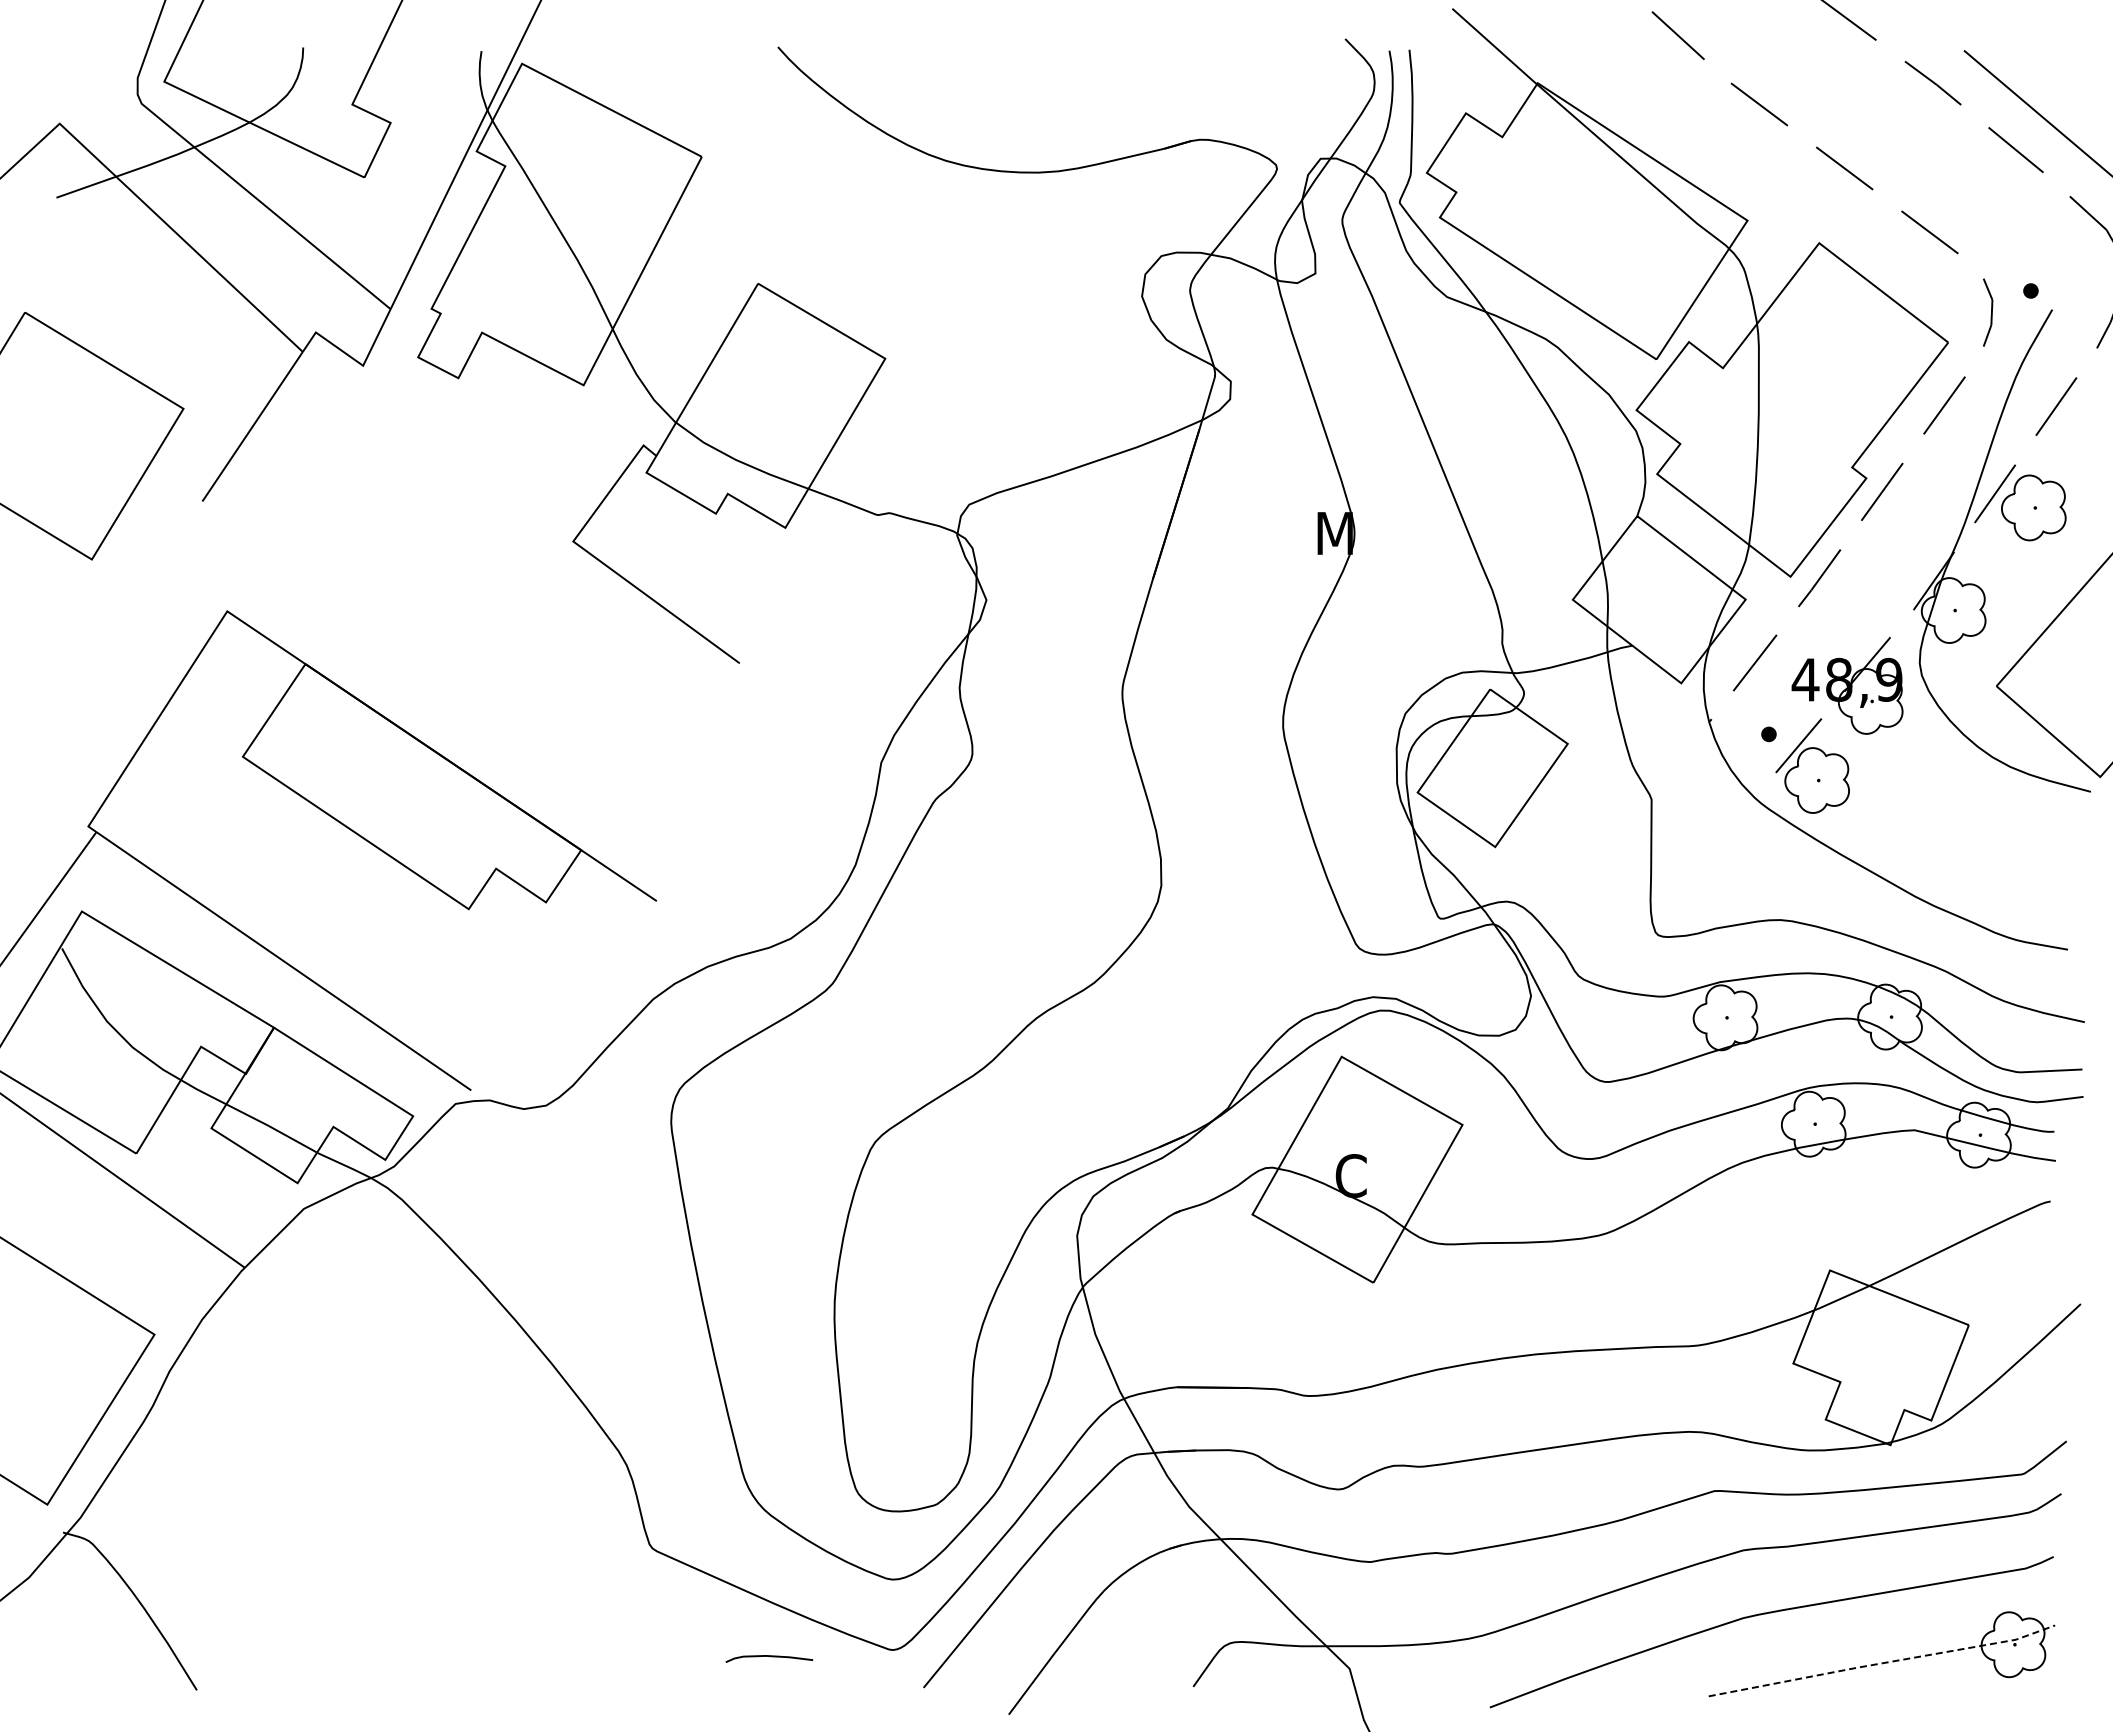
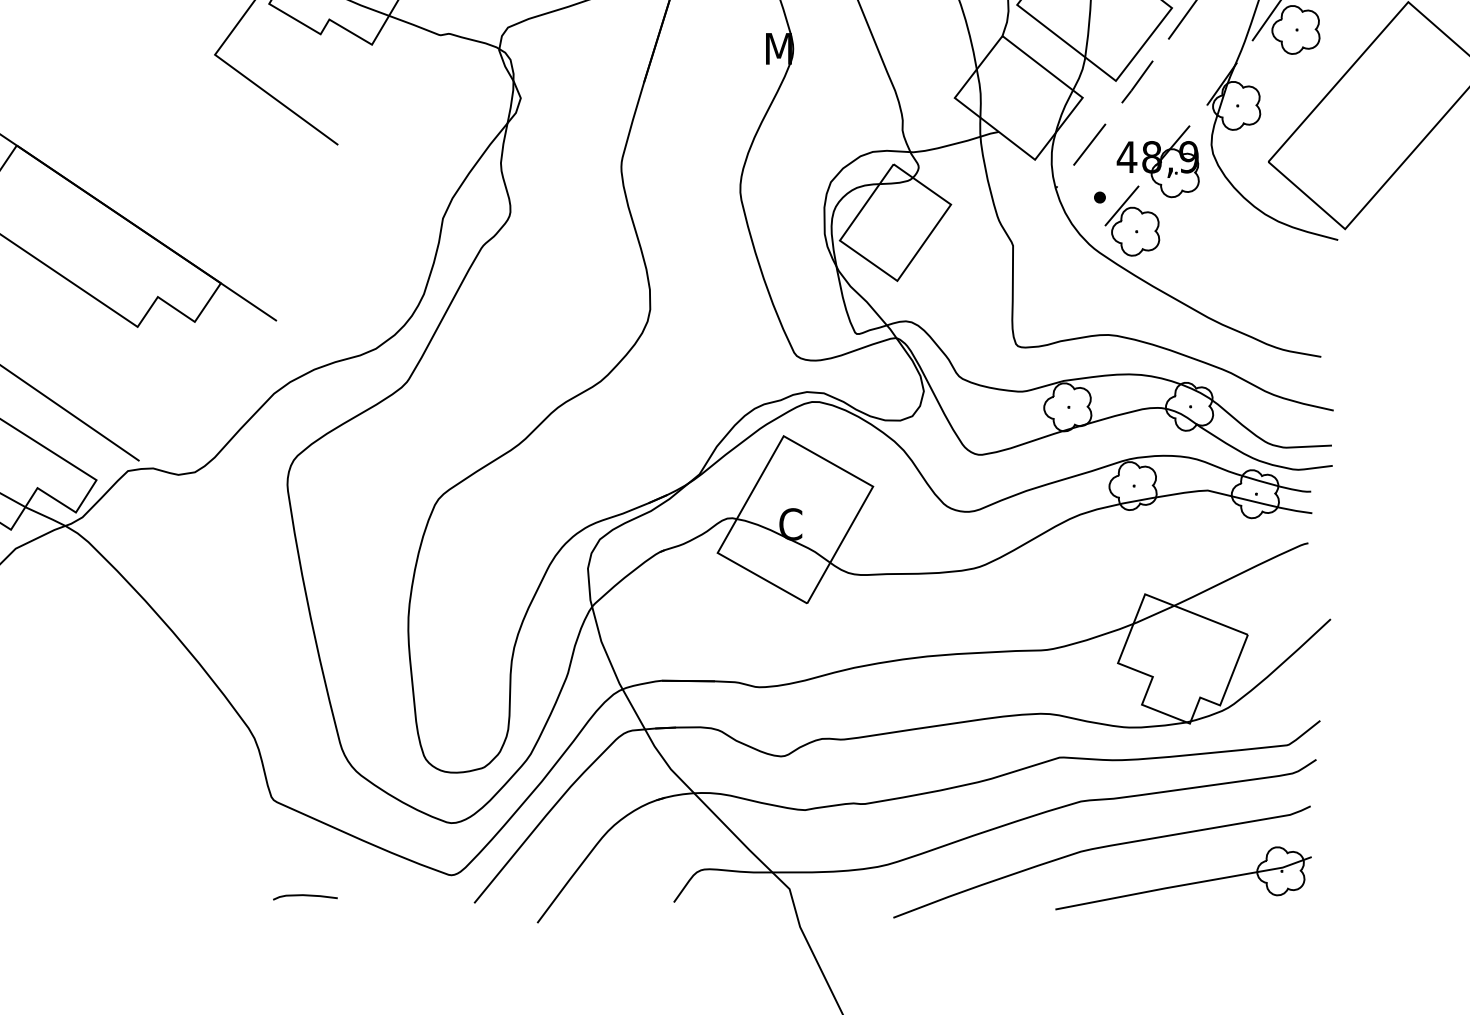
curve: (770, 1657) -> (306, 896), moved
line: (1882, 1663) -> (1183, 885), dashed -> solid

